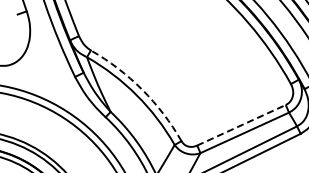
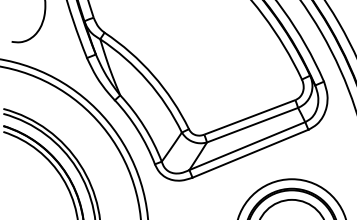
arc: (142, 89) -> (153, 75), dashed -> solid
line: (241, 125) -> (249, 117), dashed -> solid

